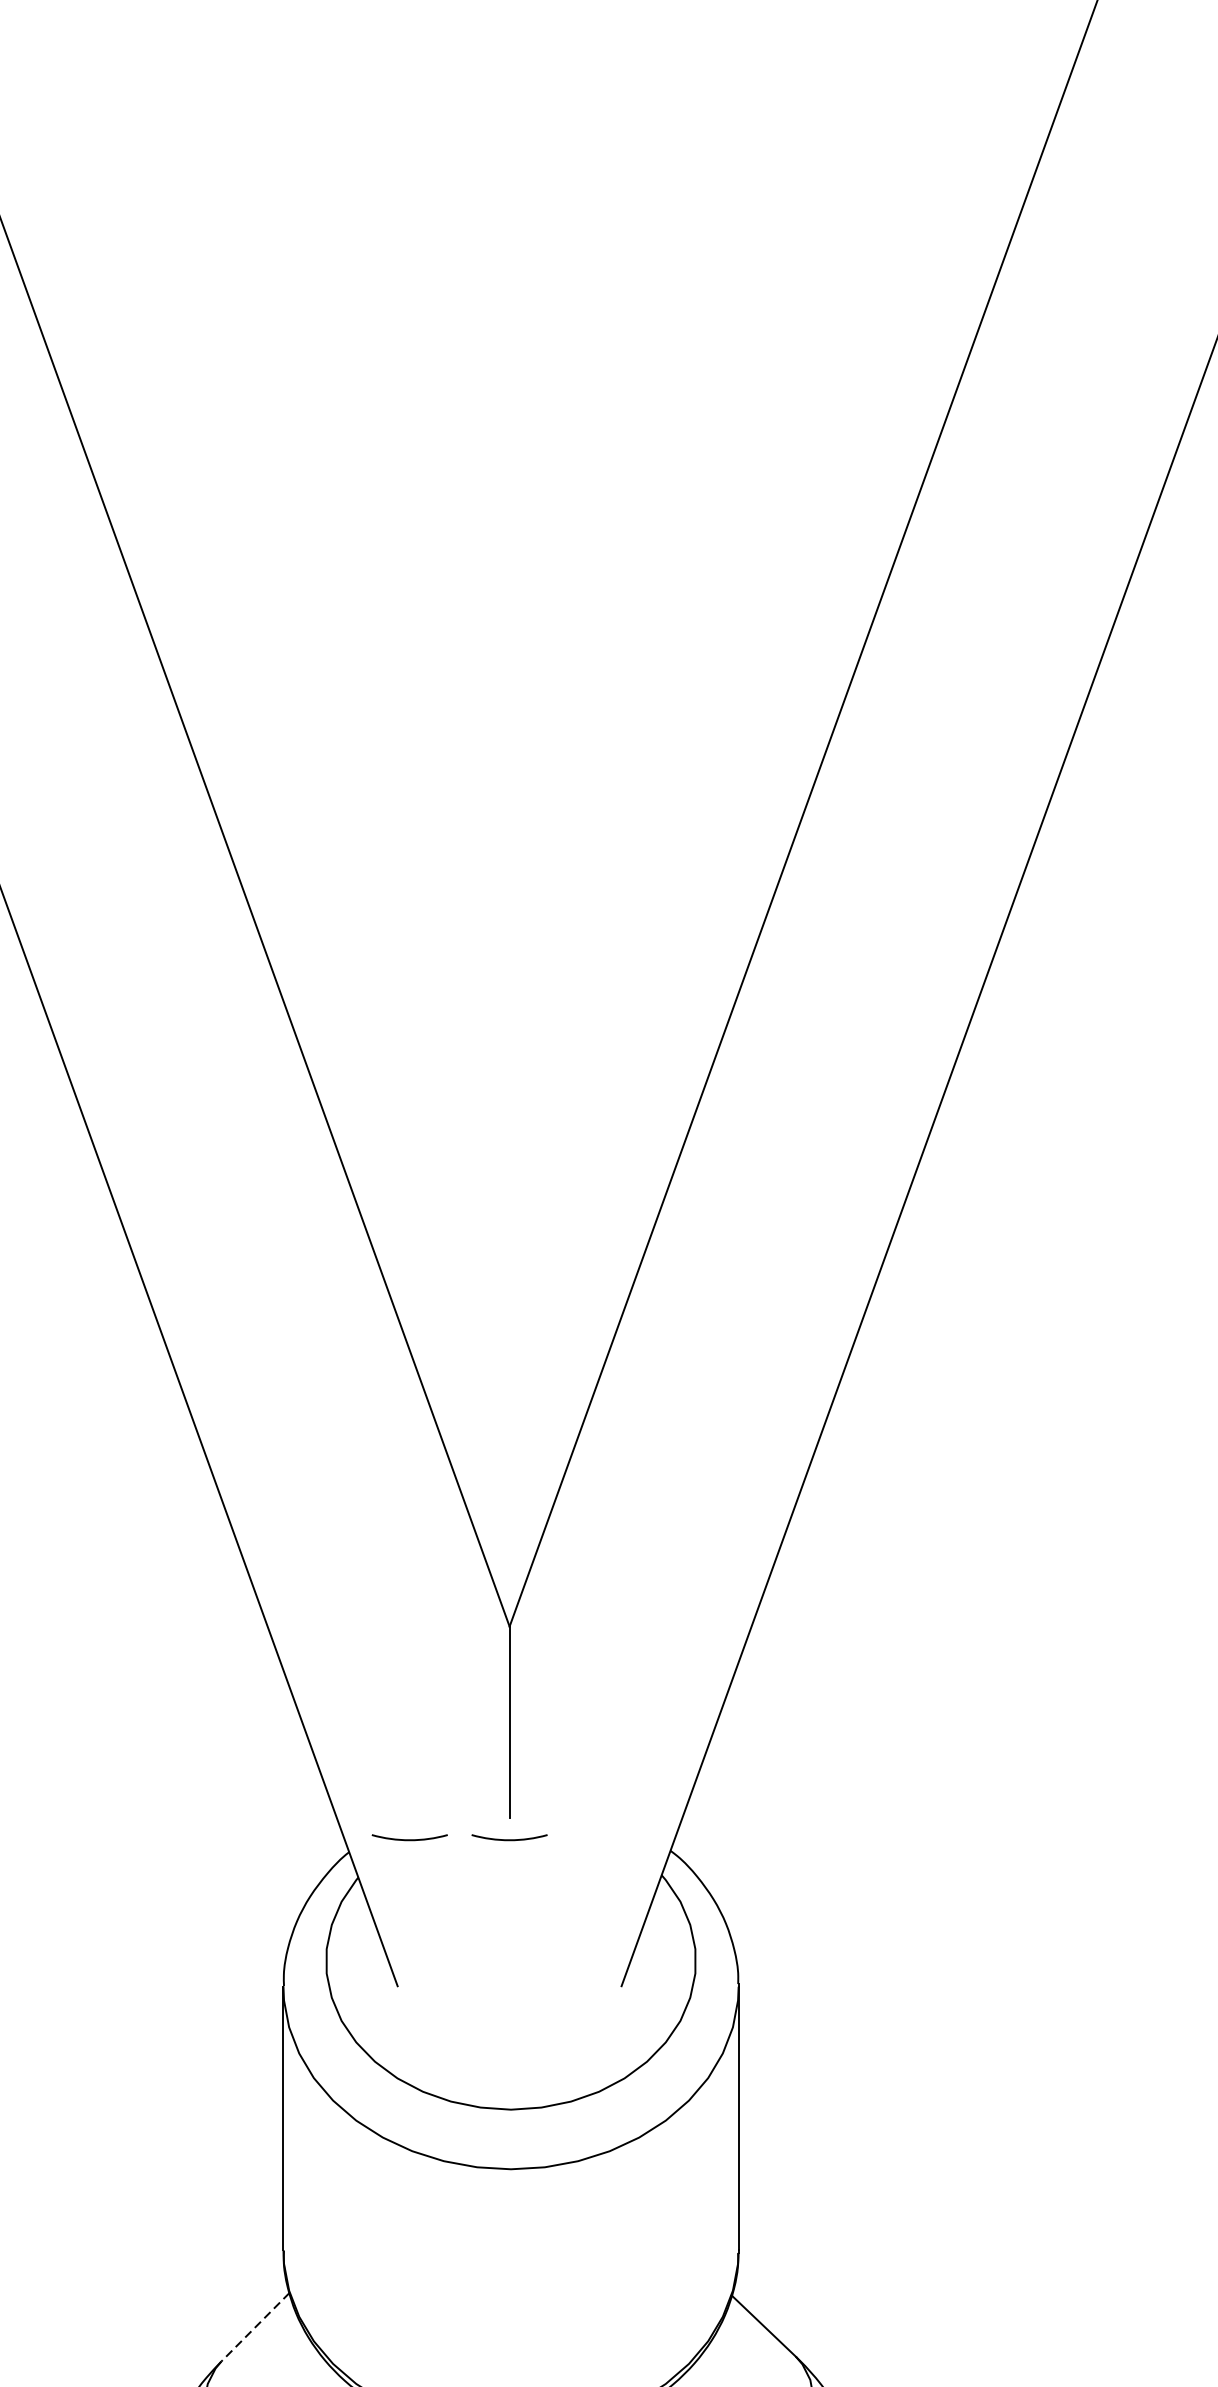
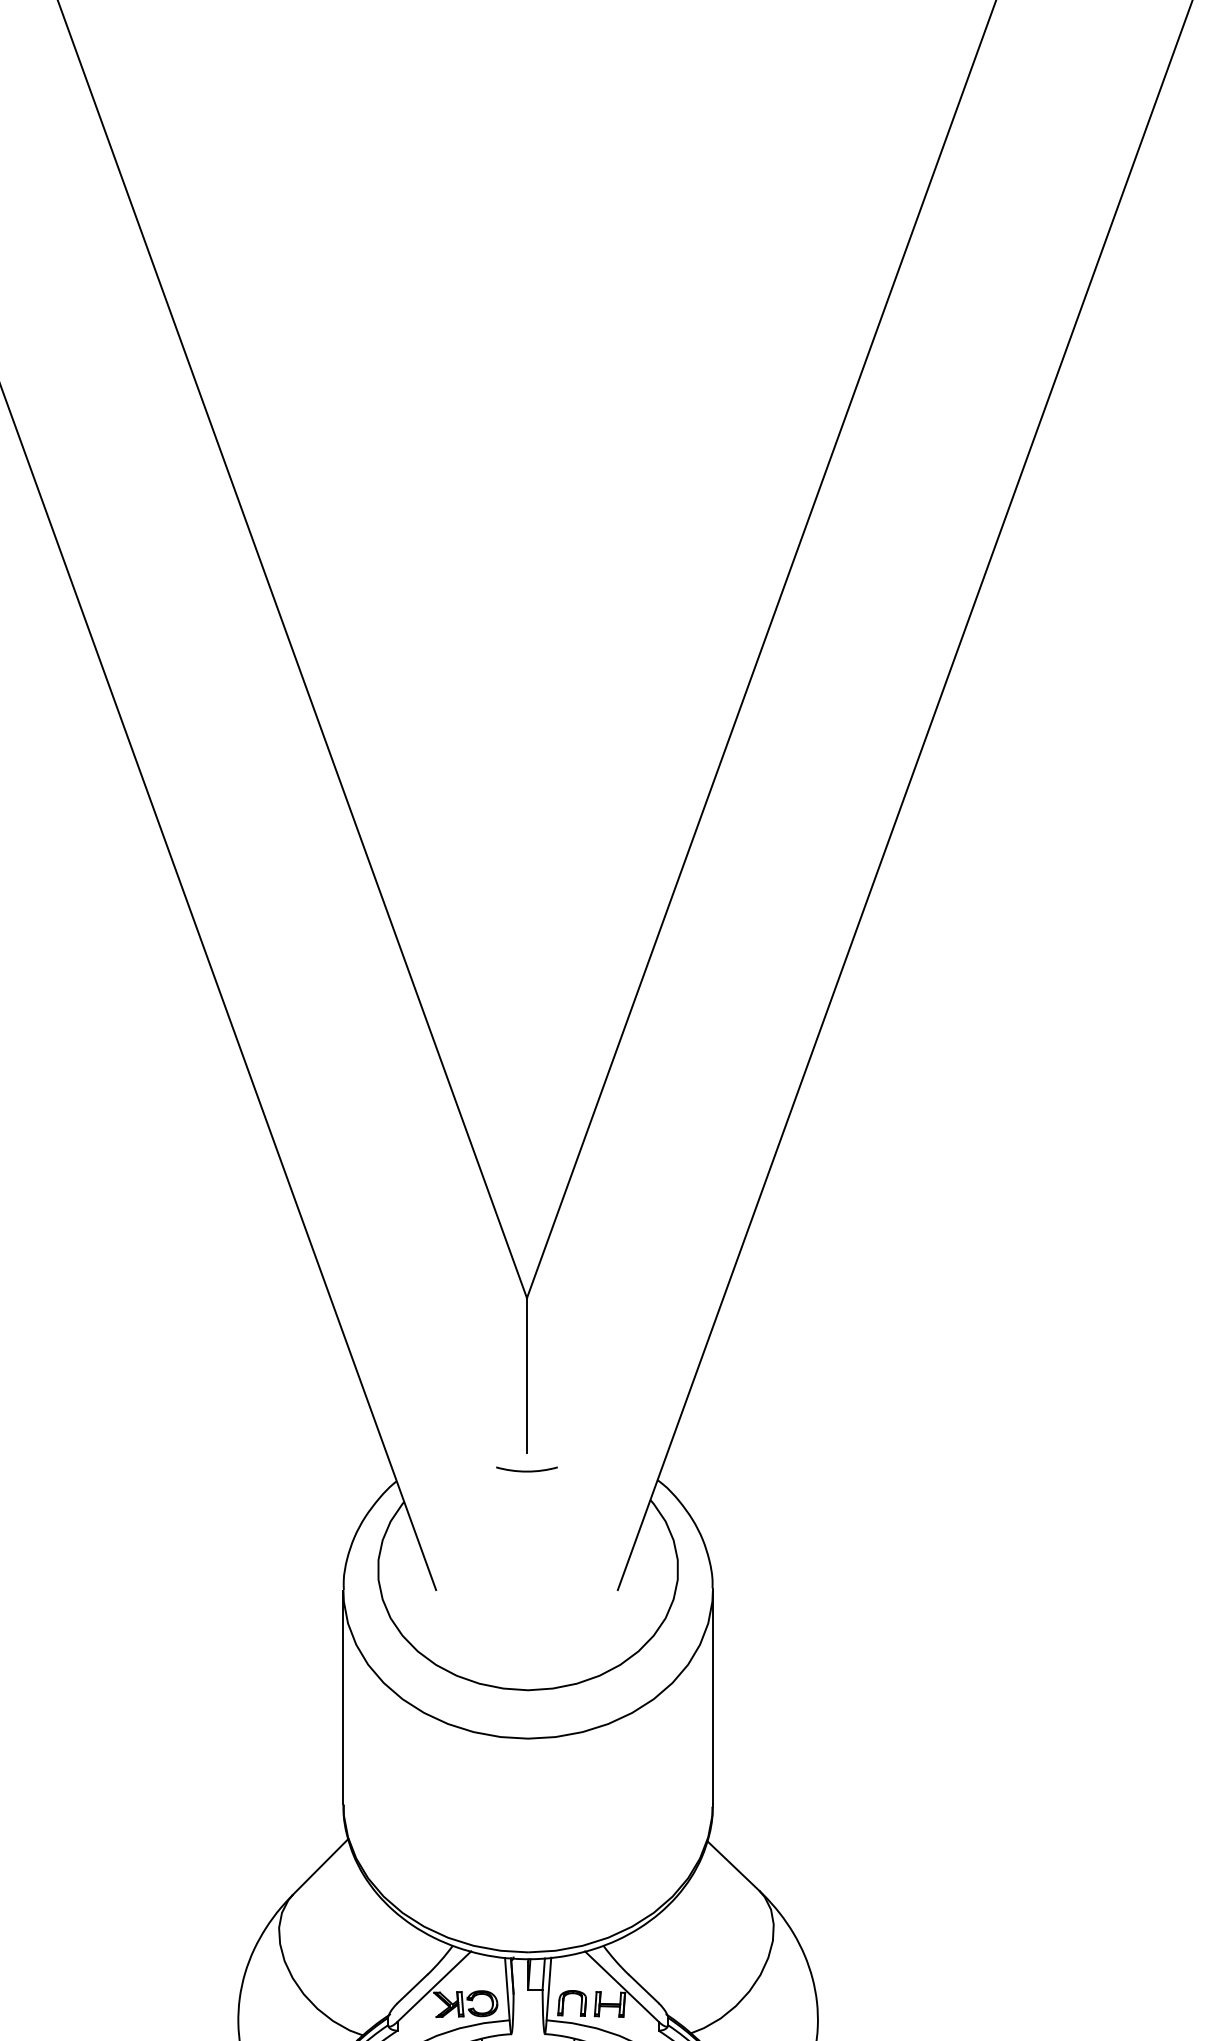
arc: (409, 1838) -> (445, 1470), removed
line: (255, 2328) -> (320, 1867), dashed -> solid

